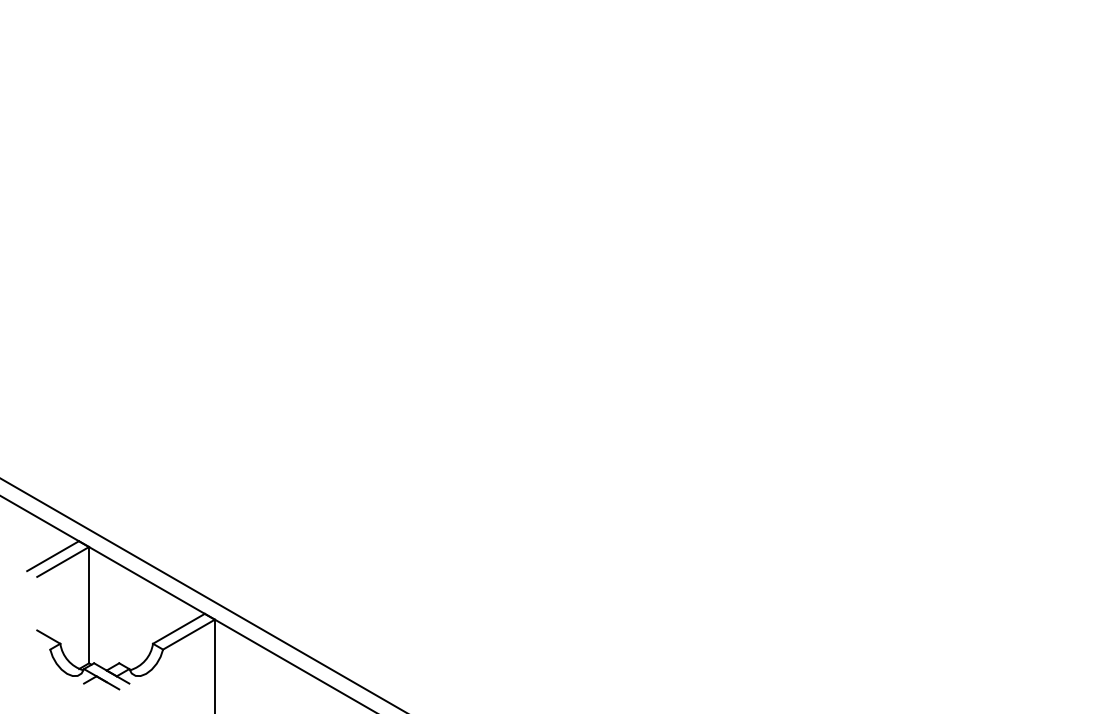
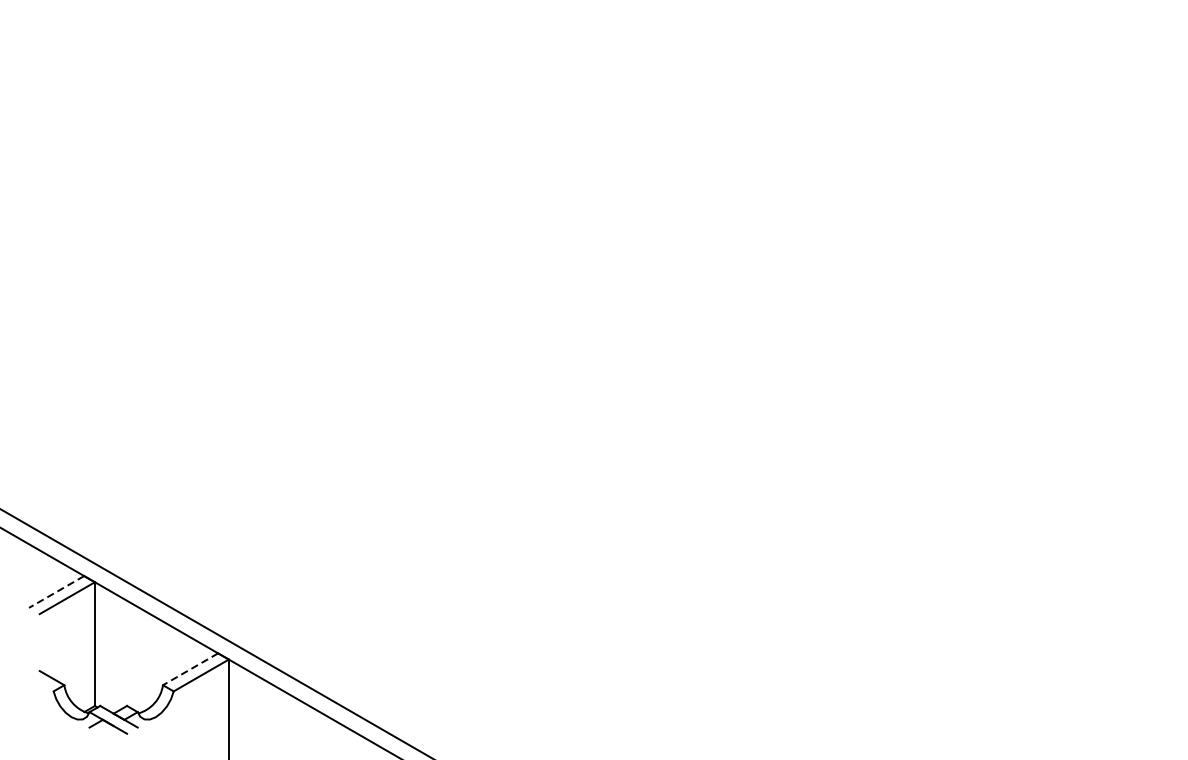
line: (53, 556) -> (57, 592), solid -> dashed
line: (178, 628) -> (190, 668), solid -> dashed

